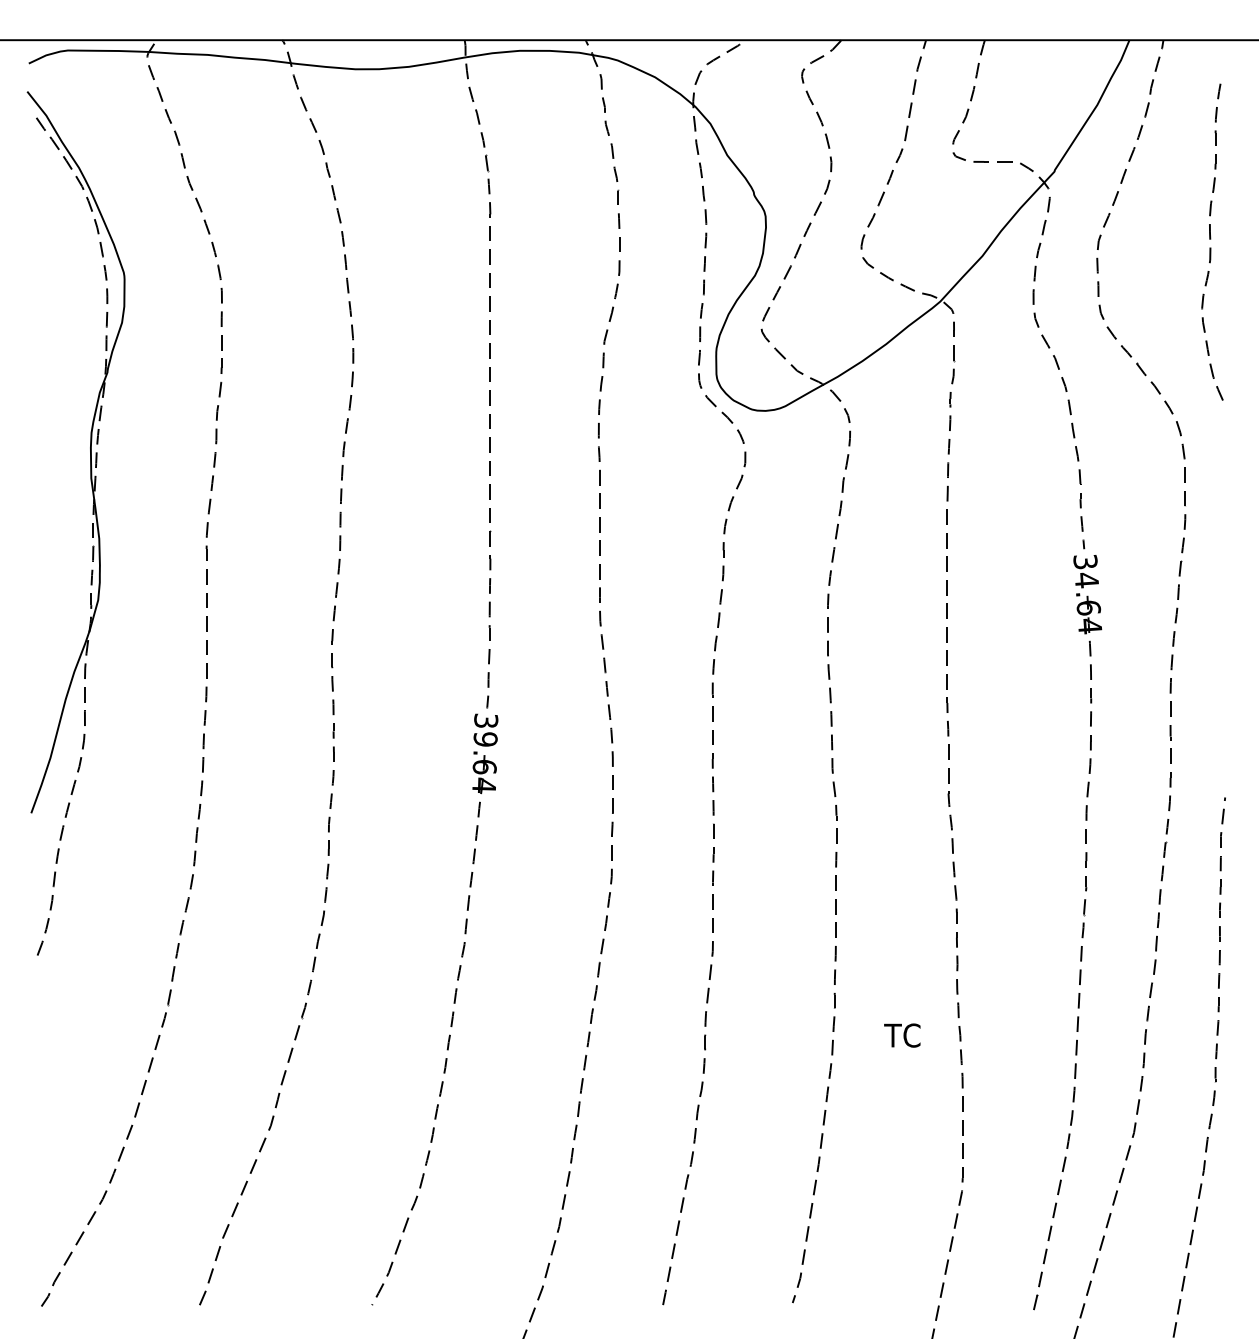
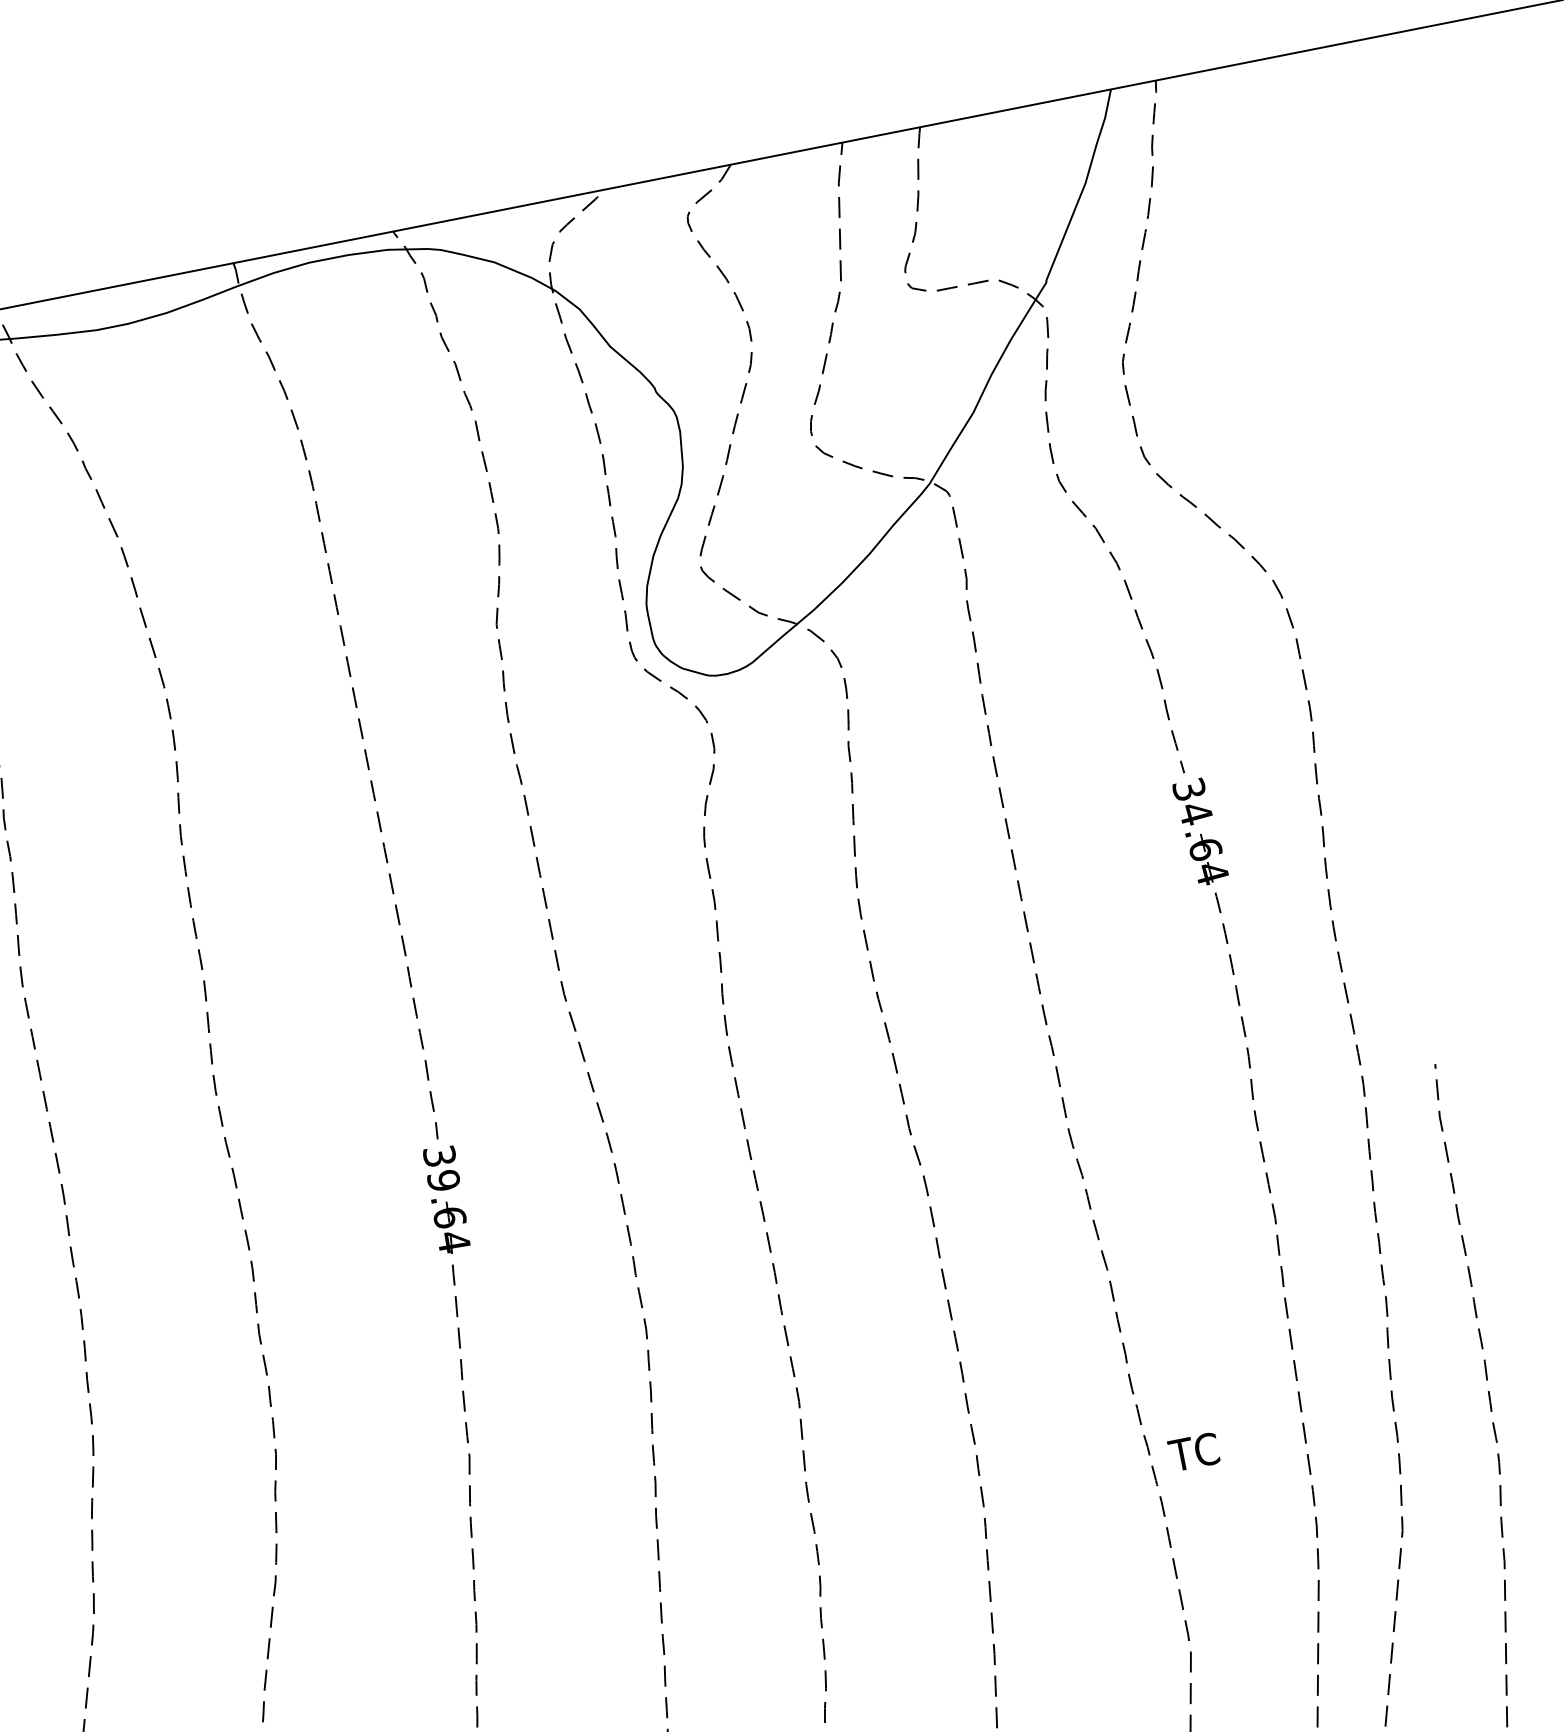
curve: (1211, 239) -> (1271, 331), removed
text: (902, 1035) -> (1194, 1452), moved

